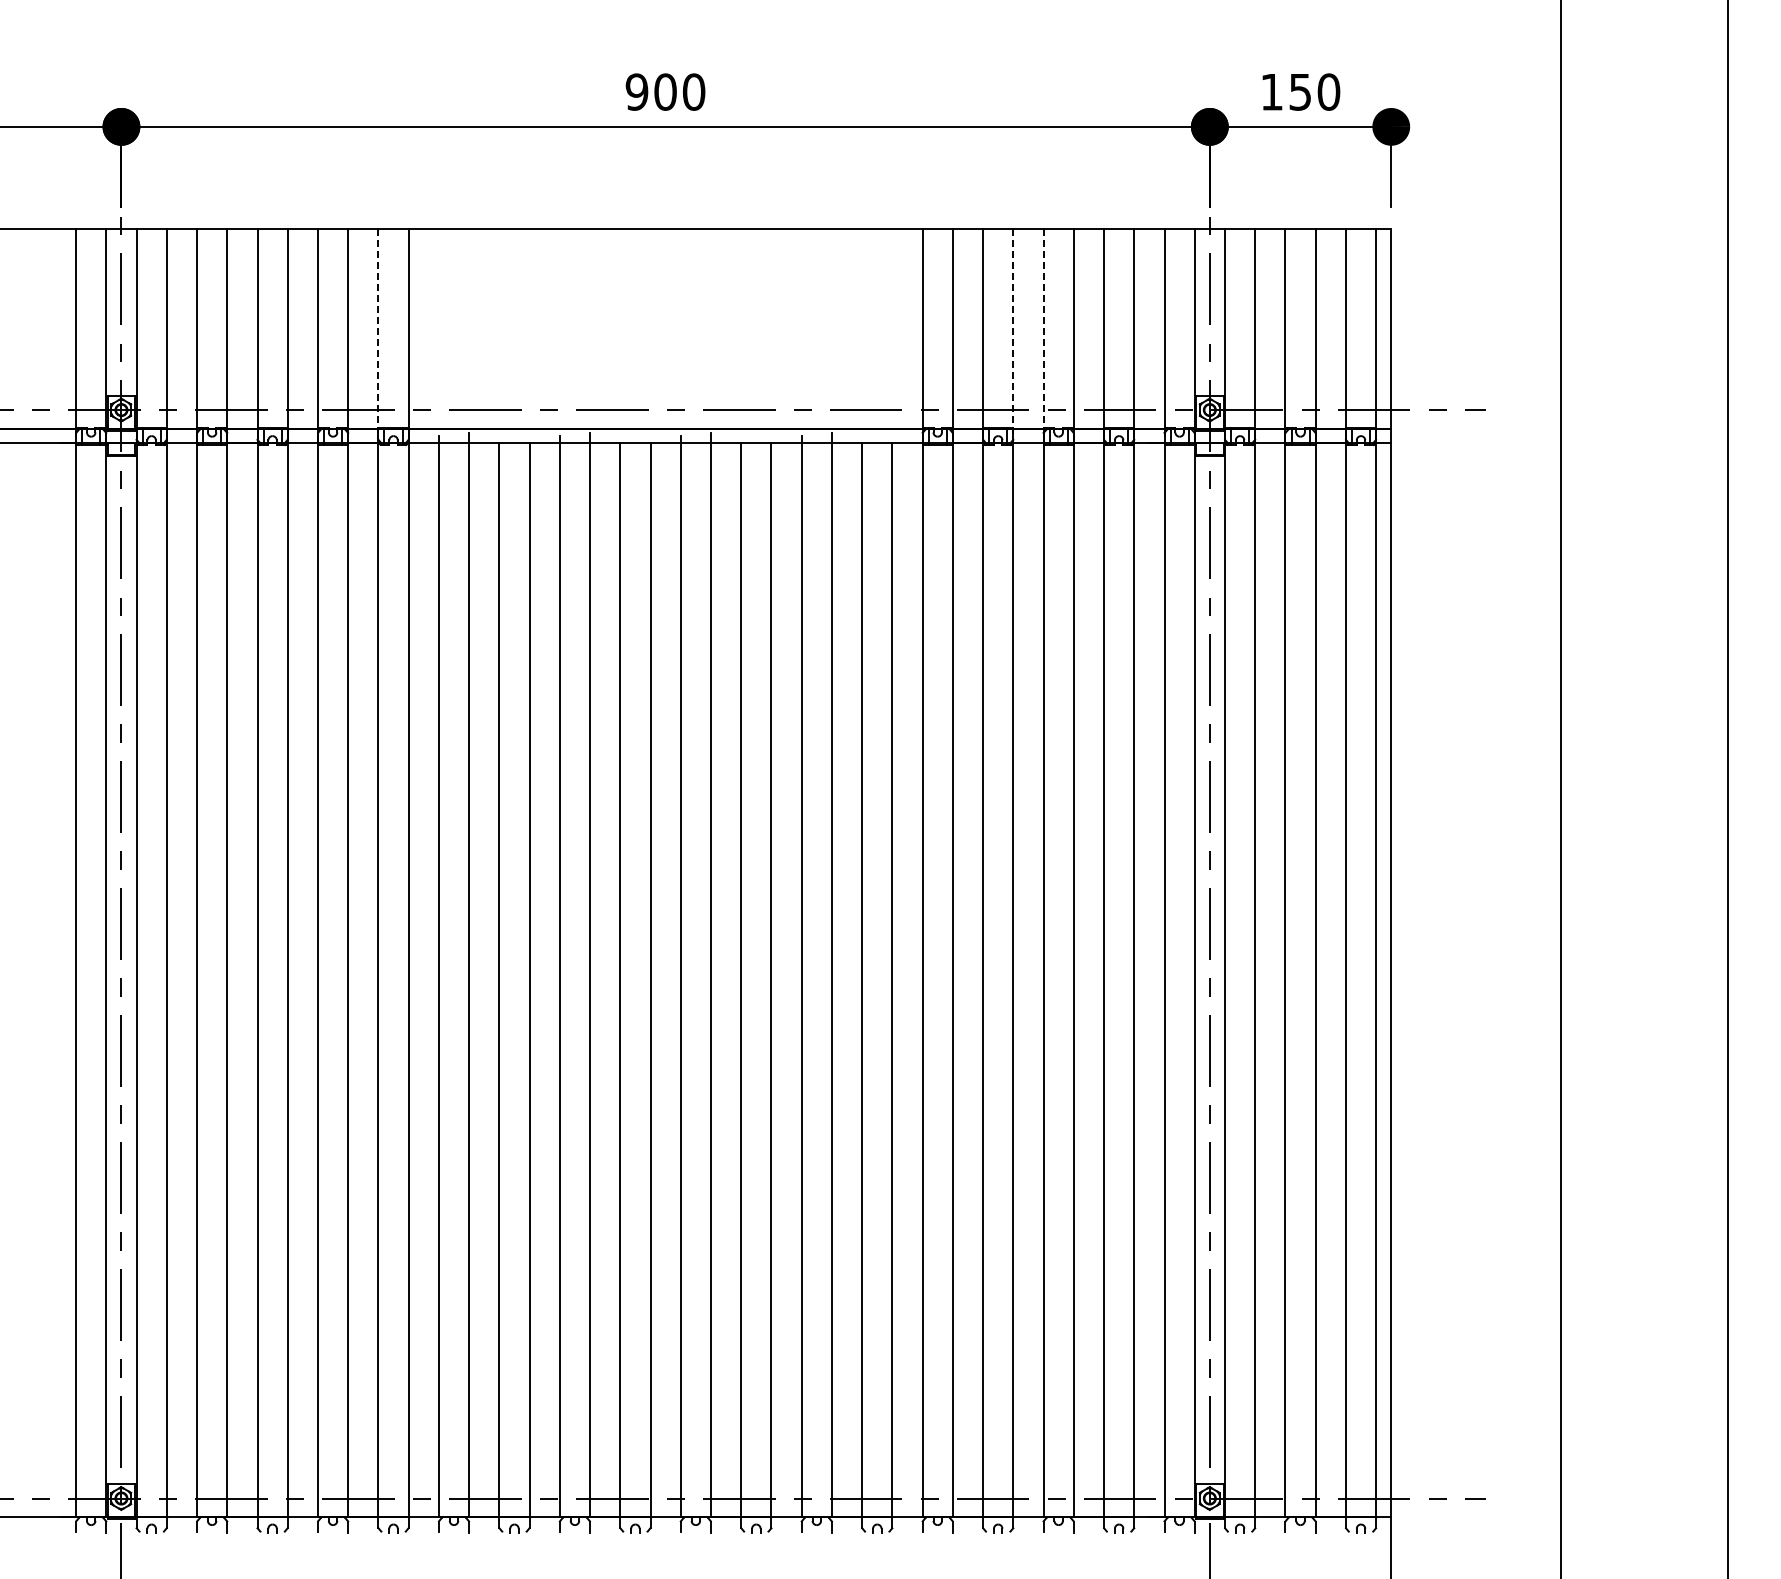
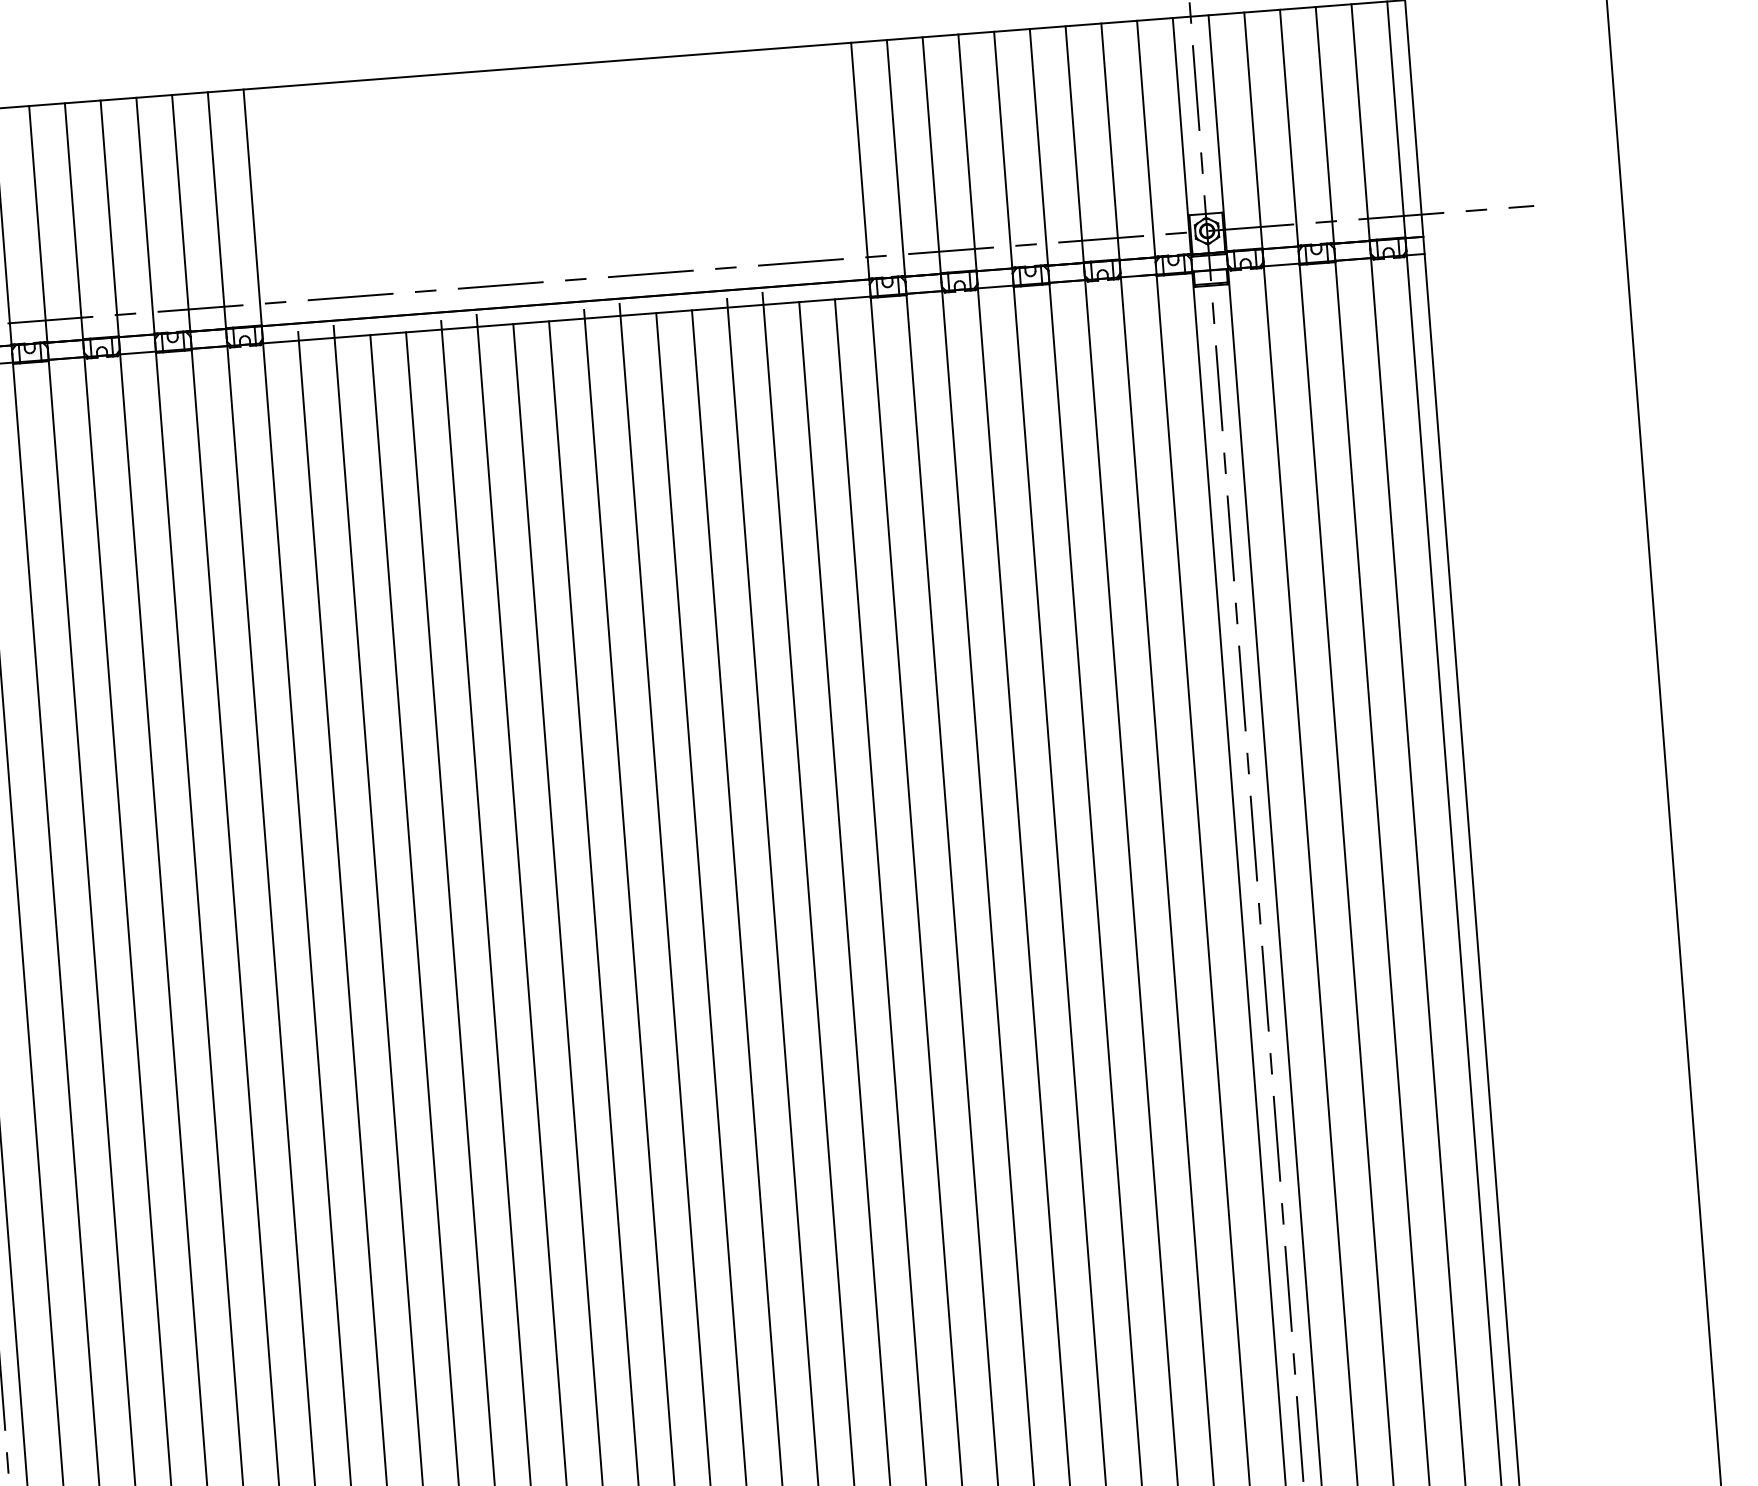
line: (1043, 329) -> (1003, 150), dashed -> solid
line: (378, 332) -> (217, 214), dashed -> solid
line: (1013, 334) -> (968, 159), dashed -> solid

